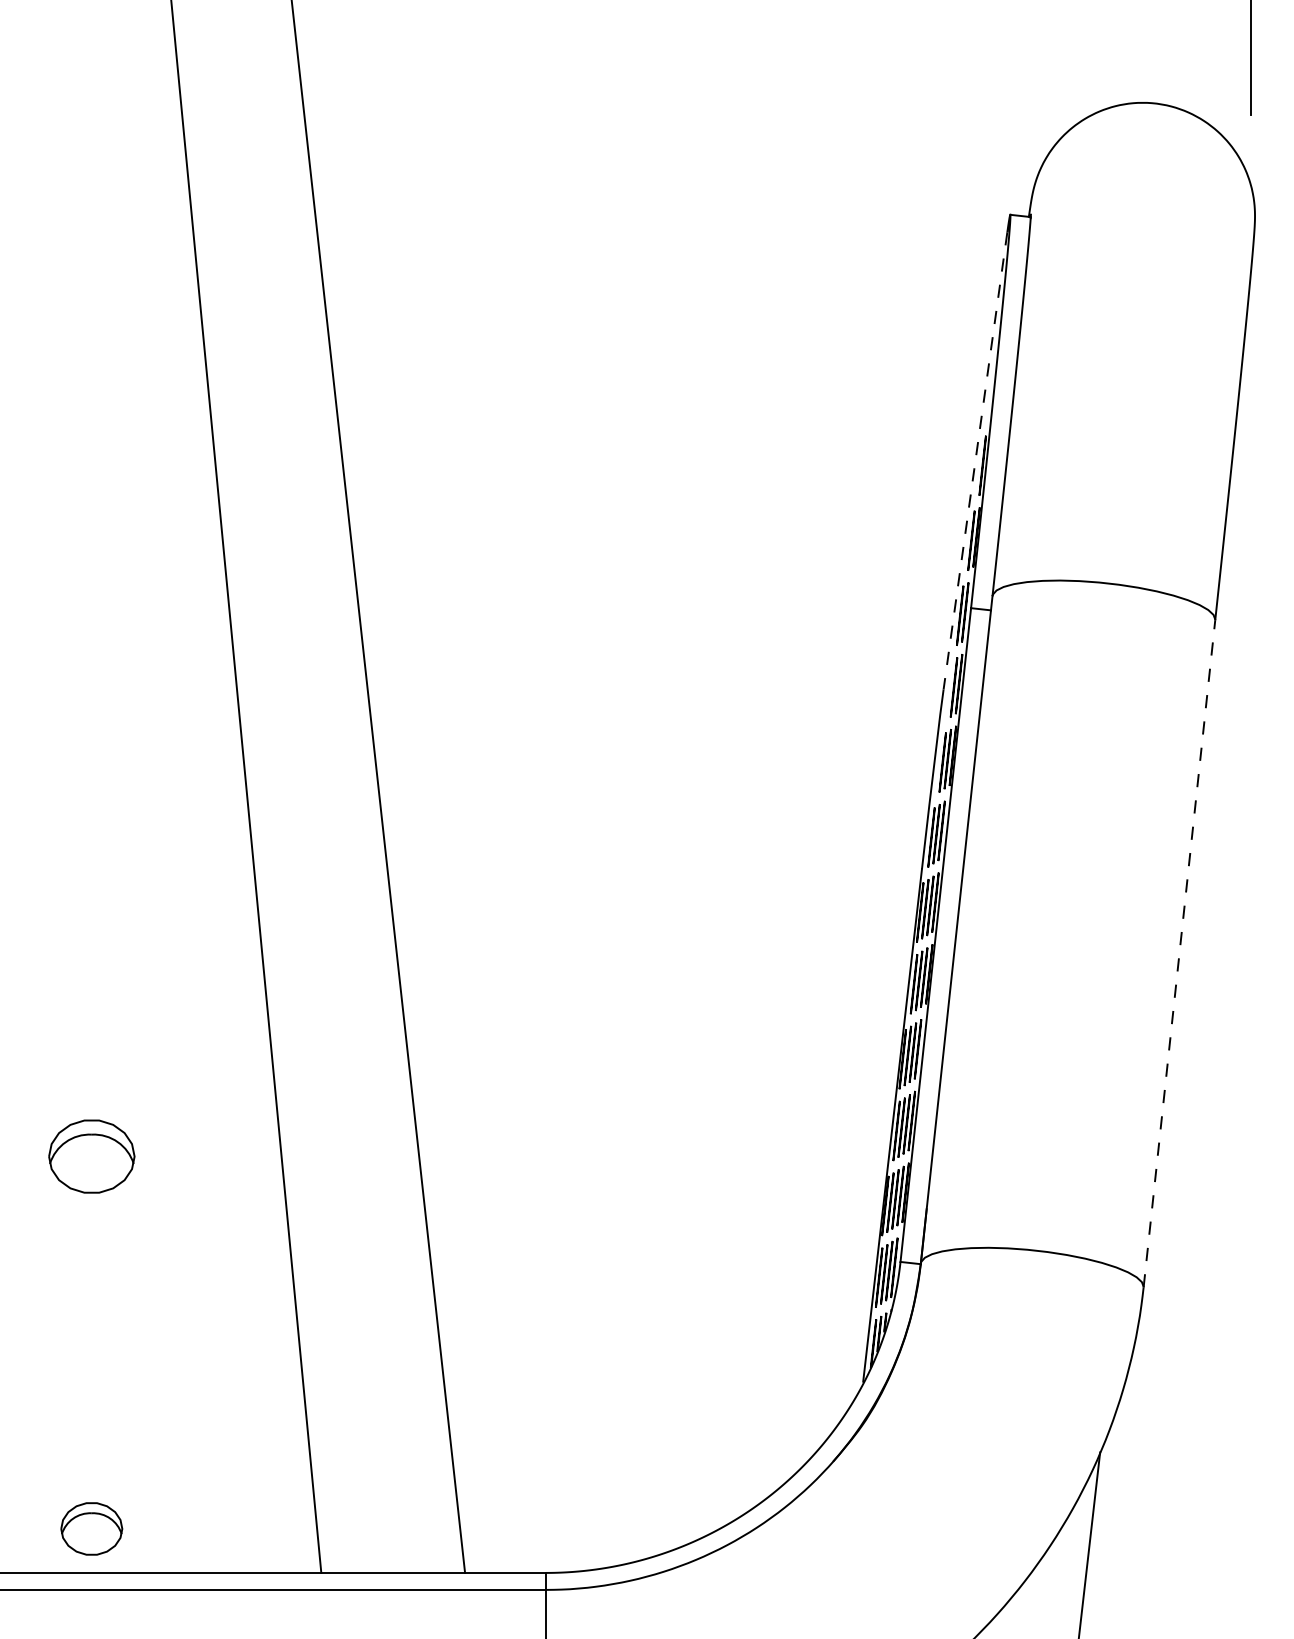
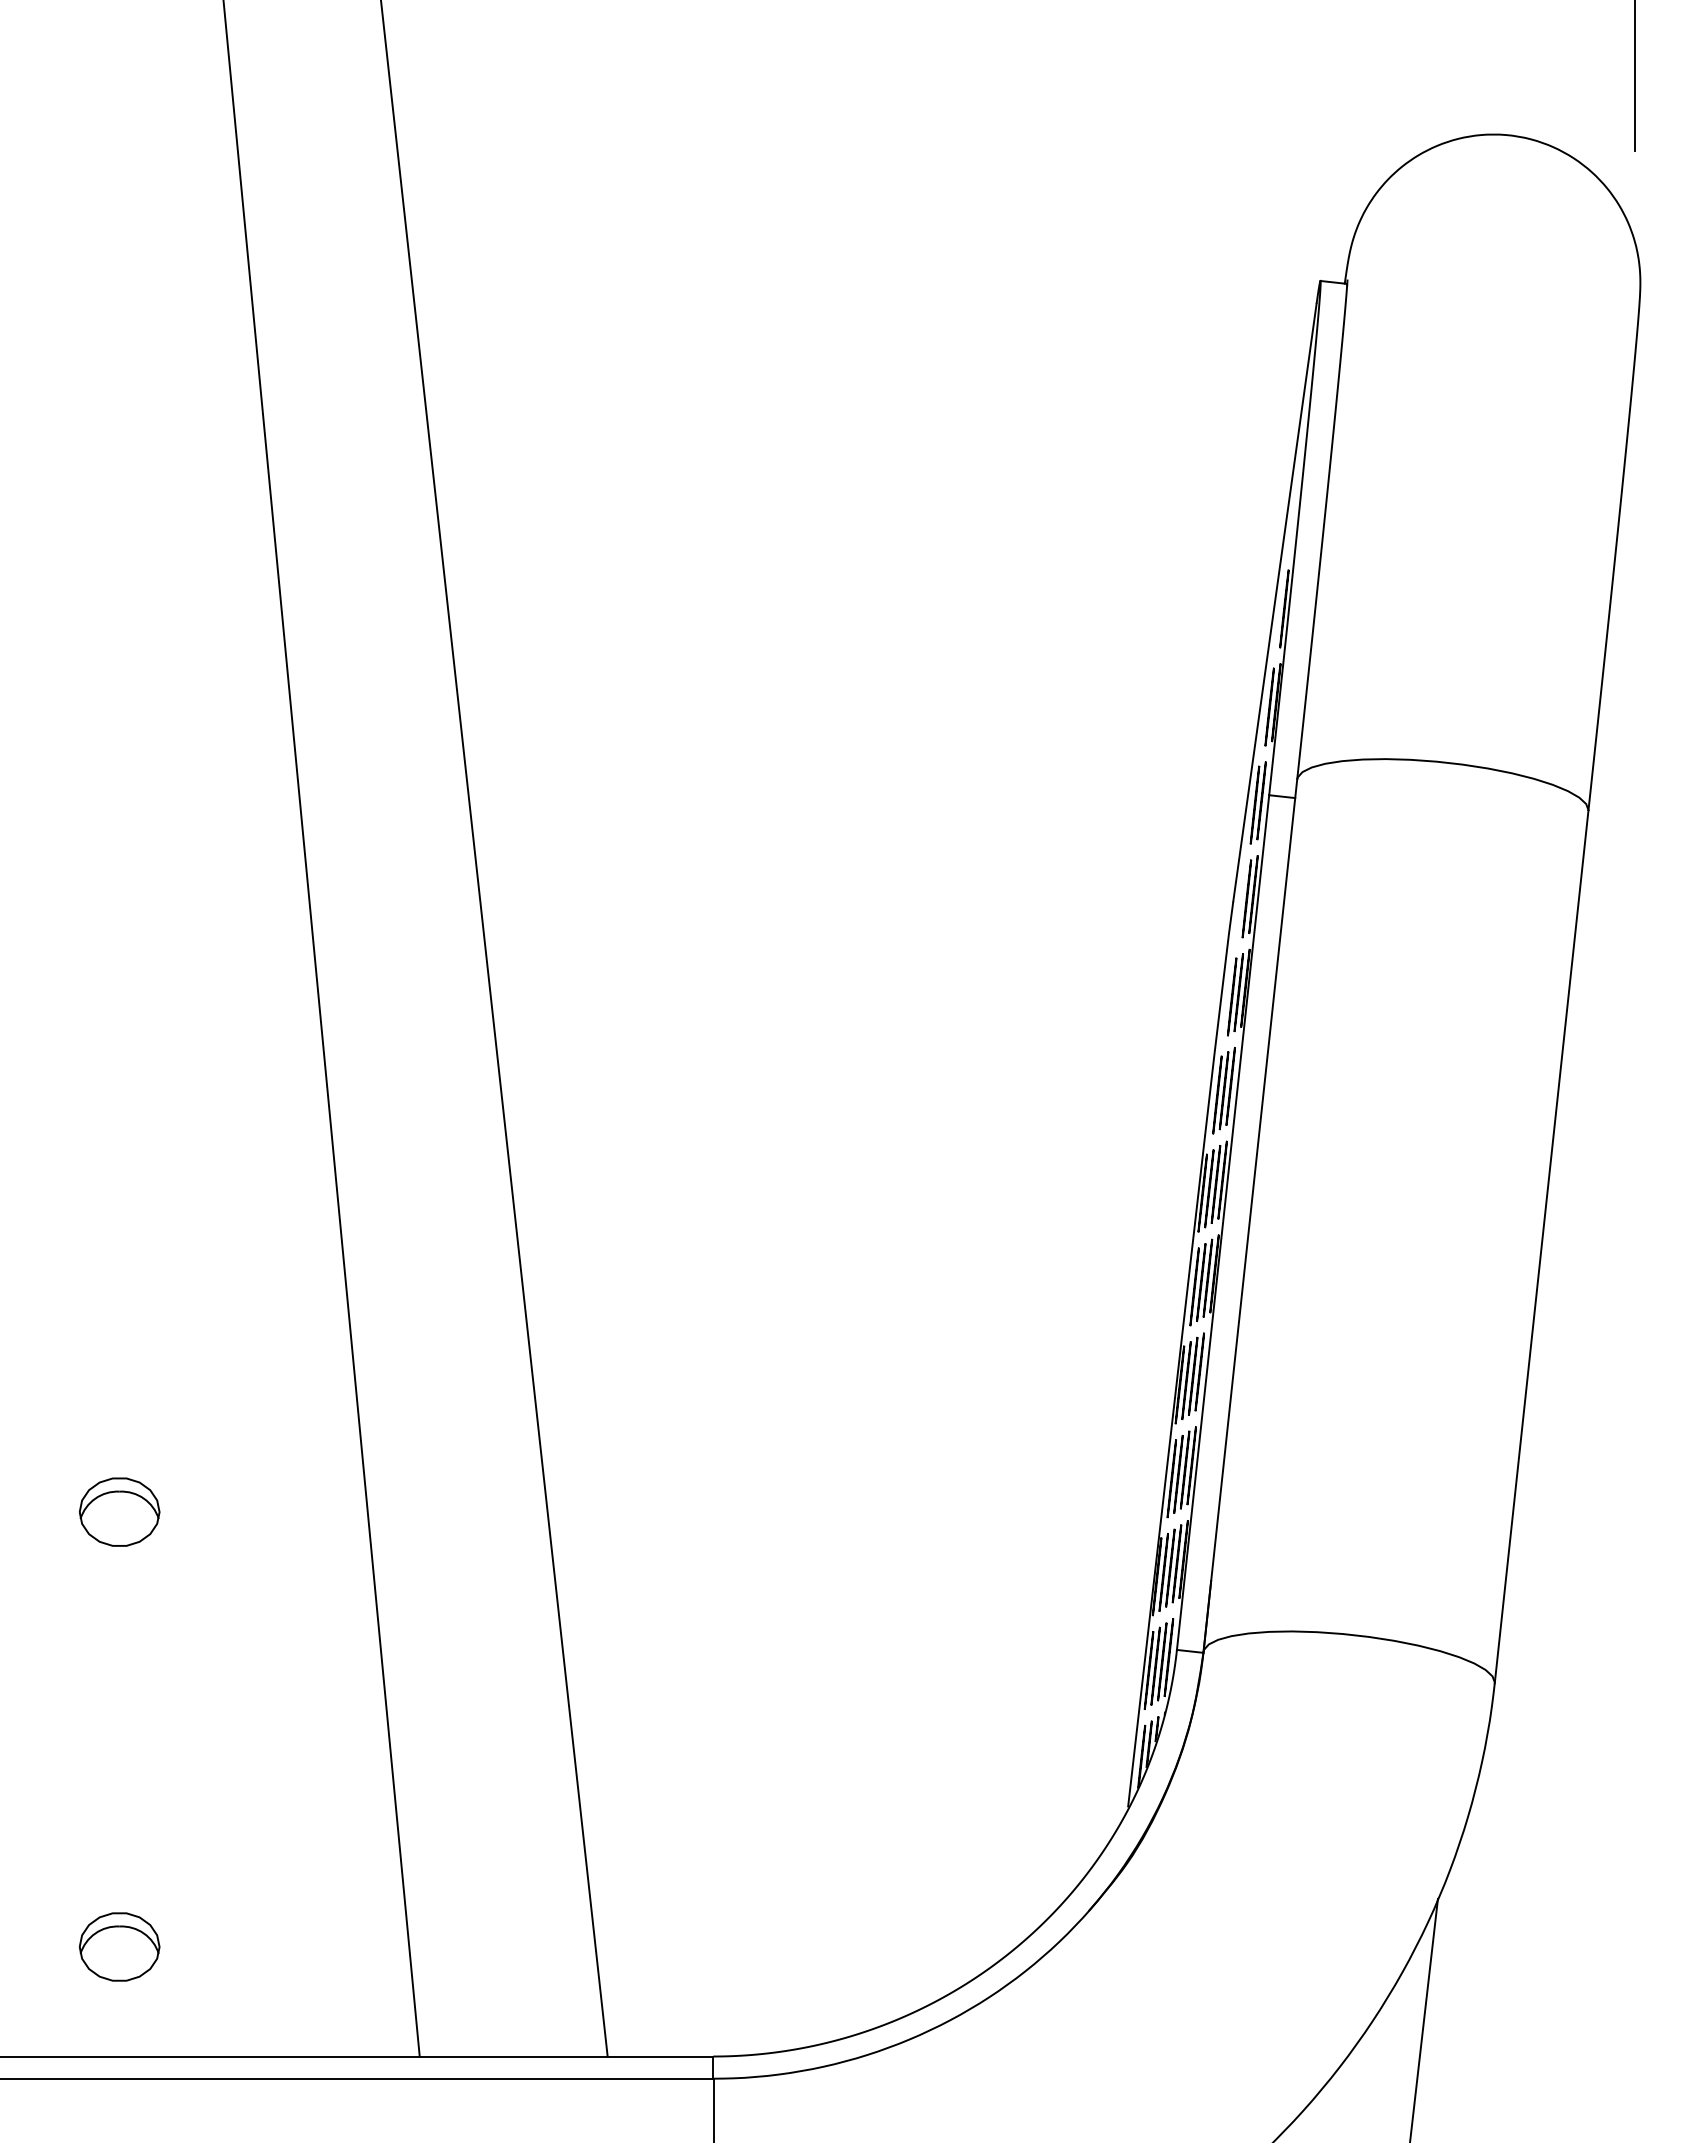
line: (975, 460) -> (1274, 602), dashed -> solid
line: (1179, 954) -> (1541, 1247), dashed -> solid
part: (91, 1156) -> (119, 1511), size x0.71
part: (91, 1528) -> (119, 1946), moved

